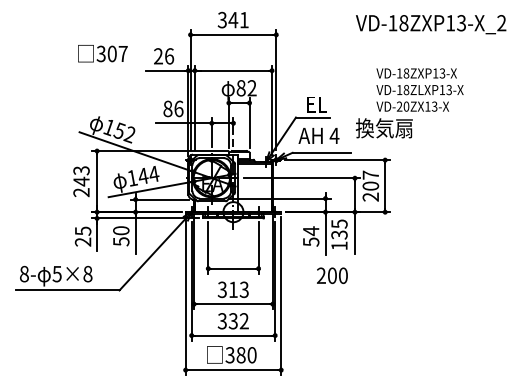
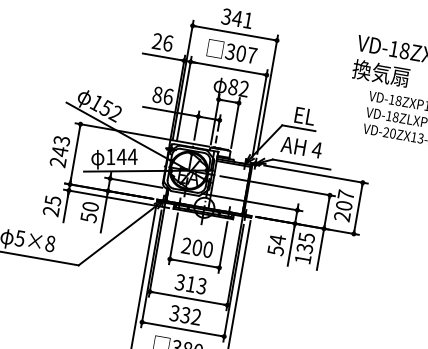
text: (102, 53) -> (231, 51), moved
text: (384, 128) -> (381, 73), moved
text: (332, 275) -> (197, 247), moved

